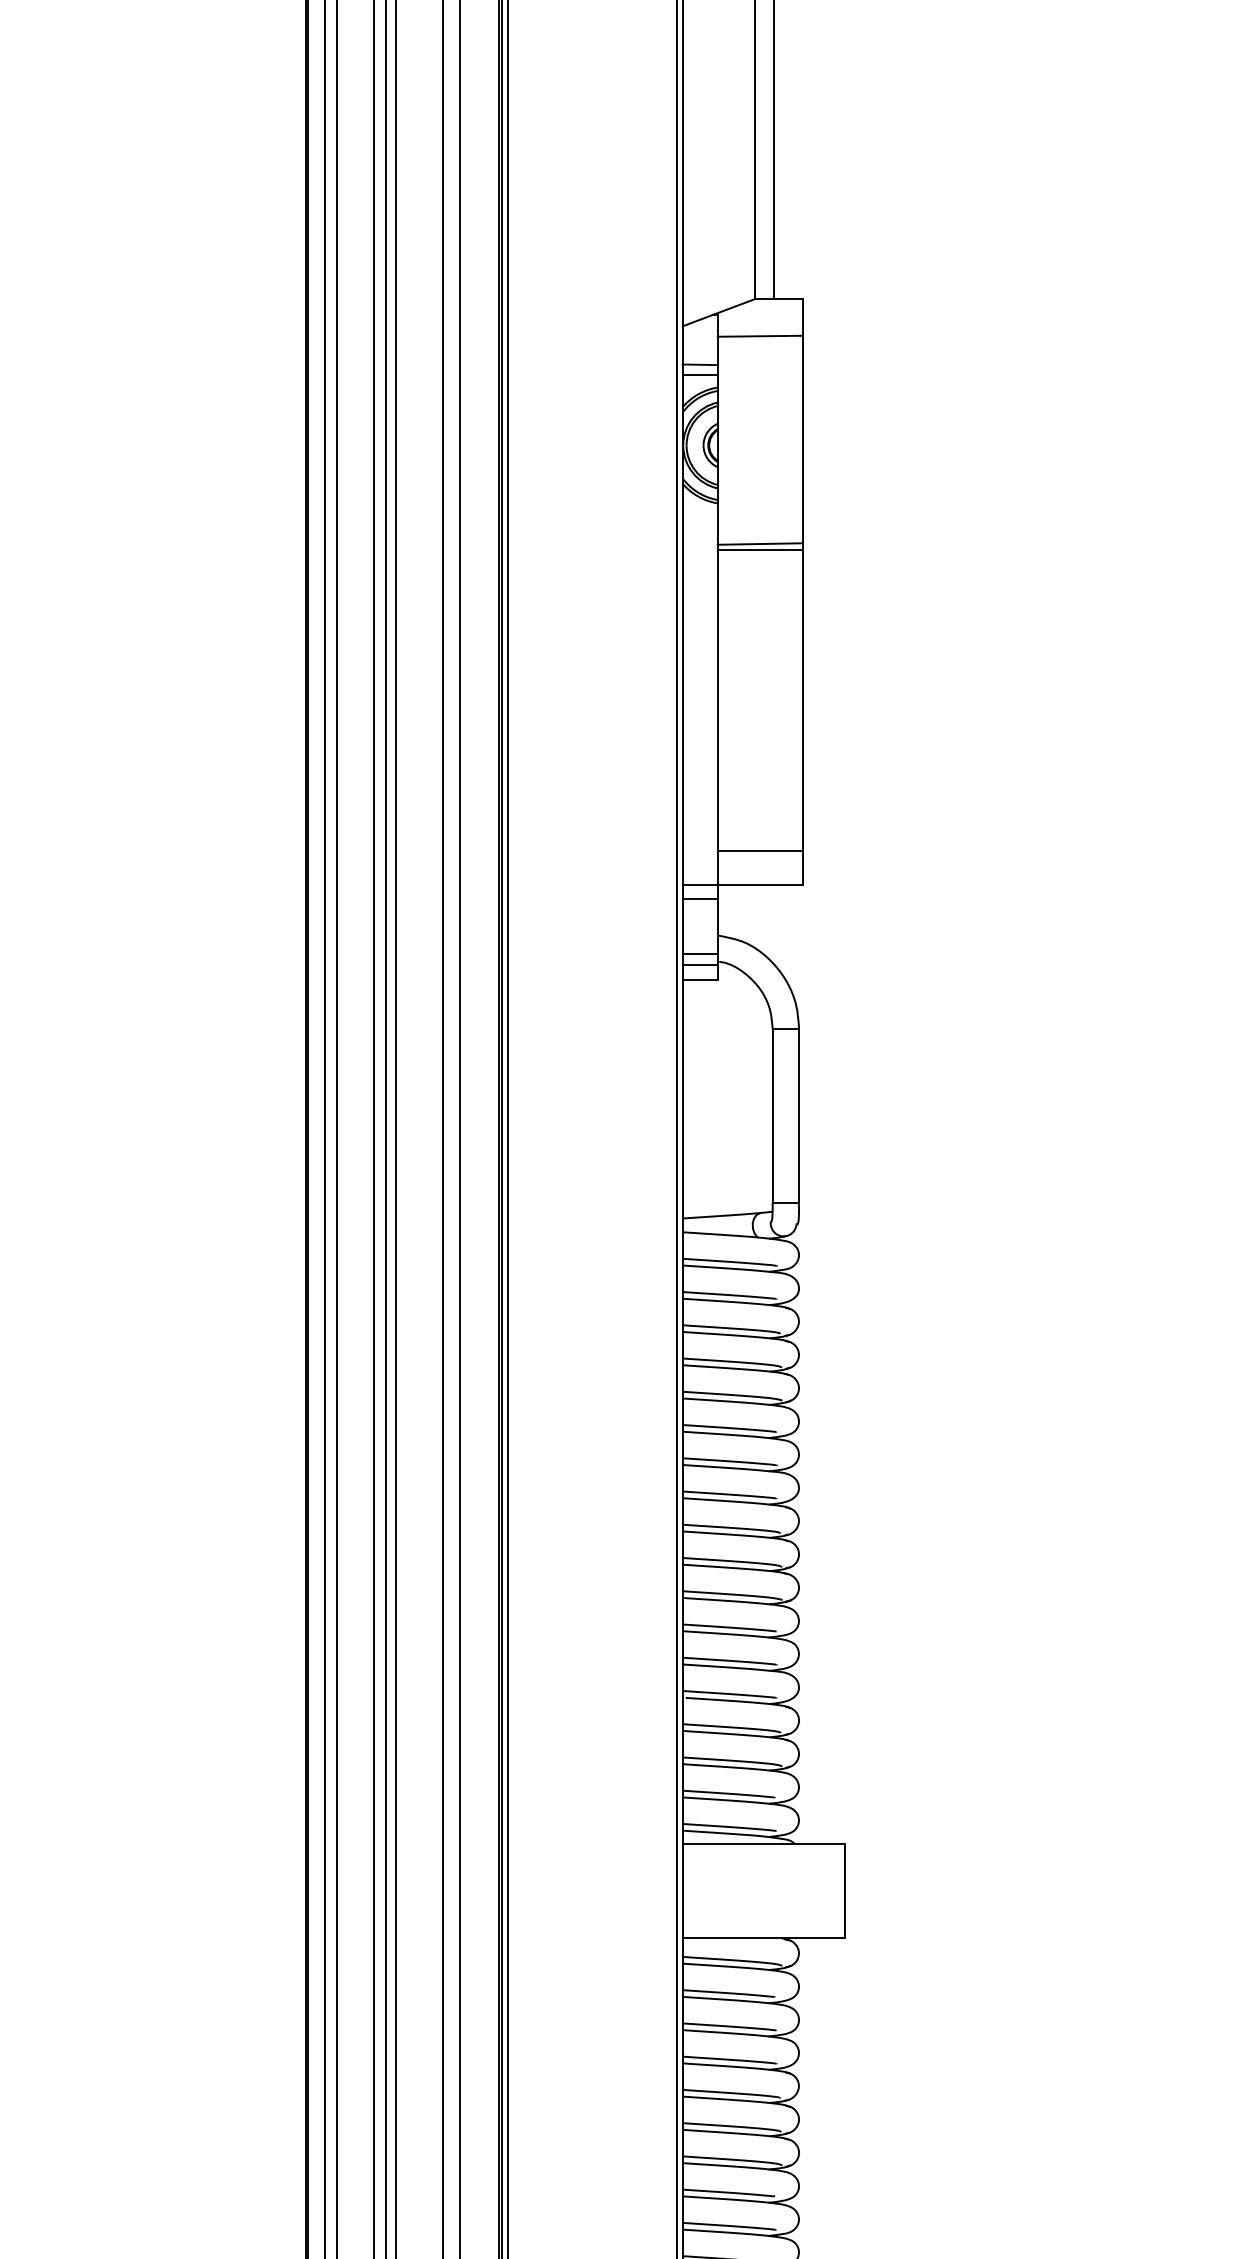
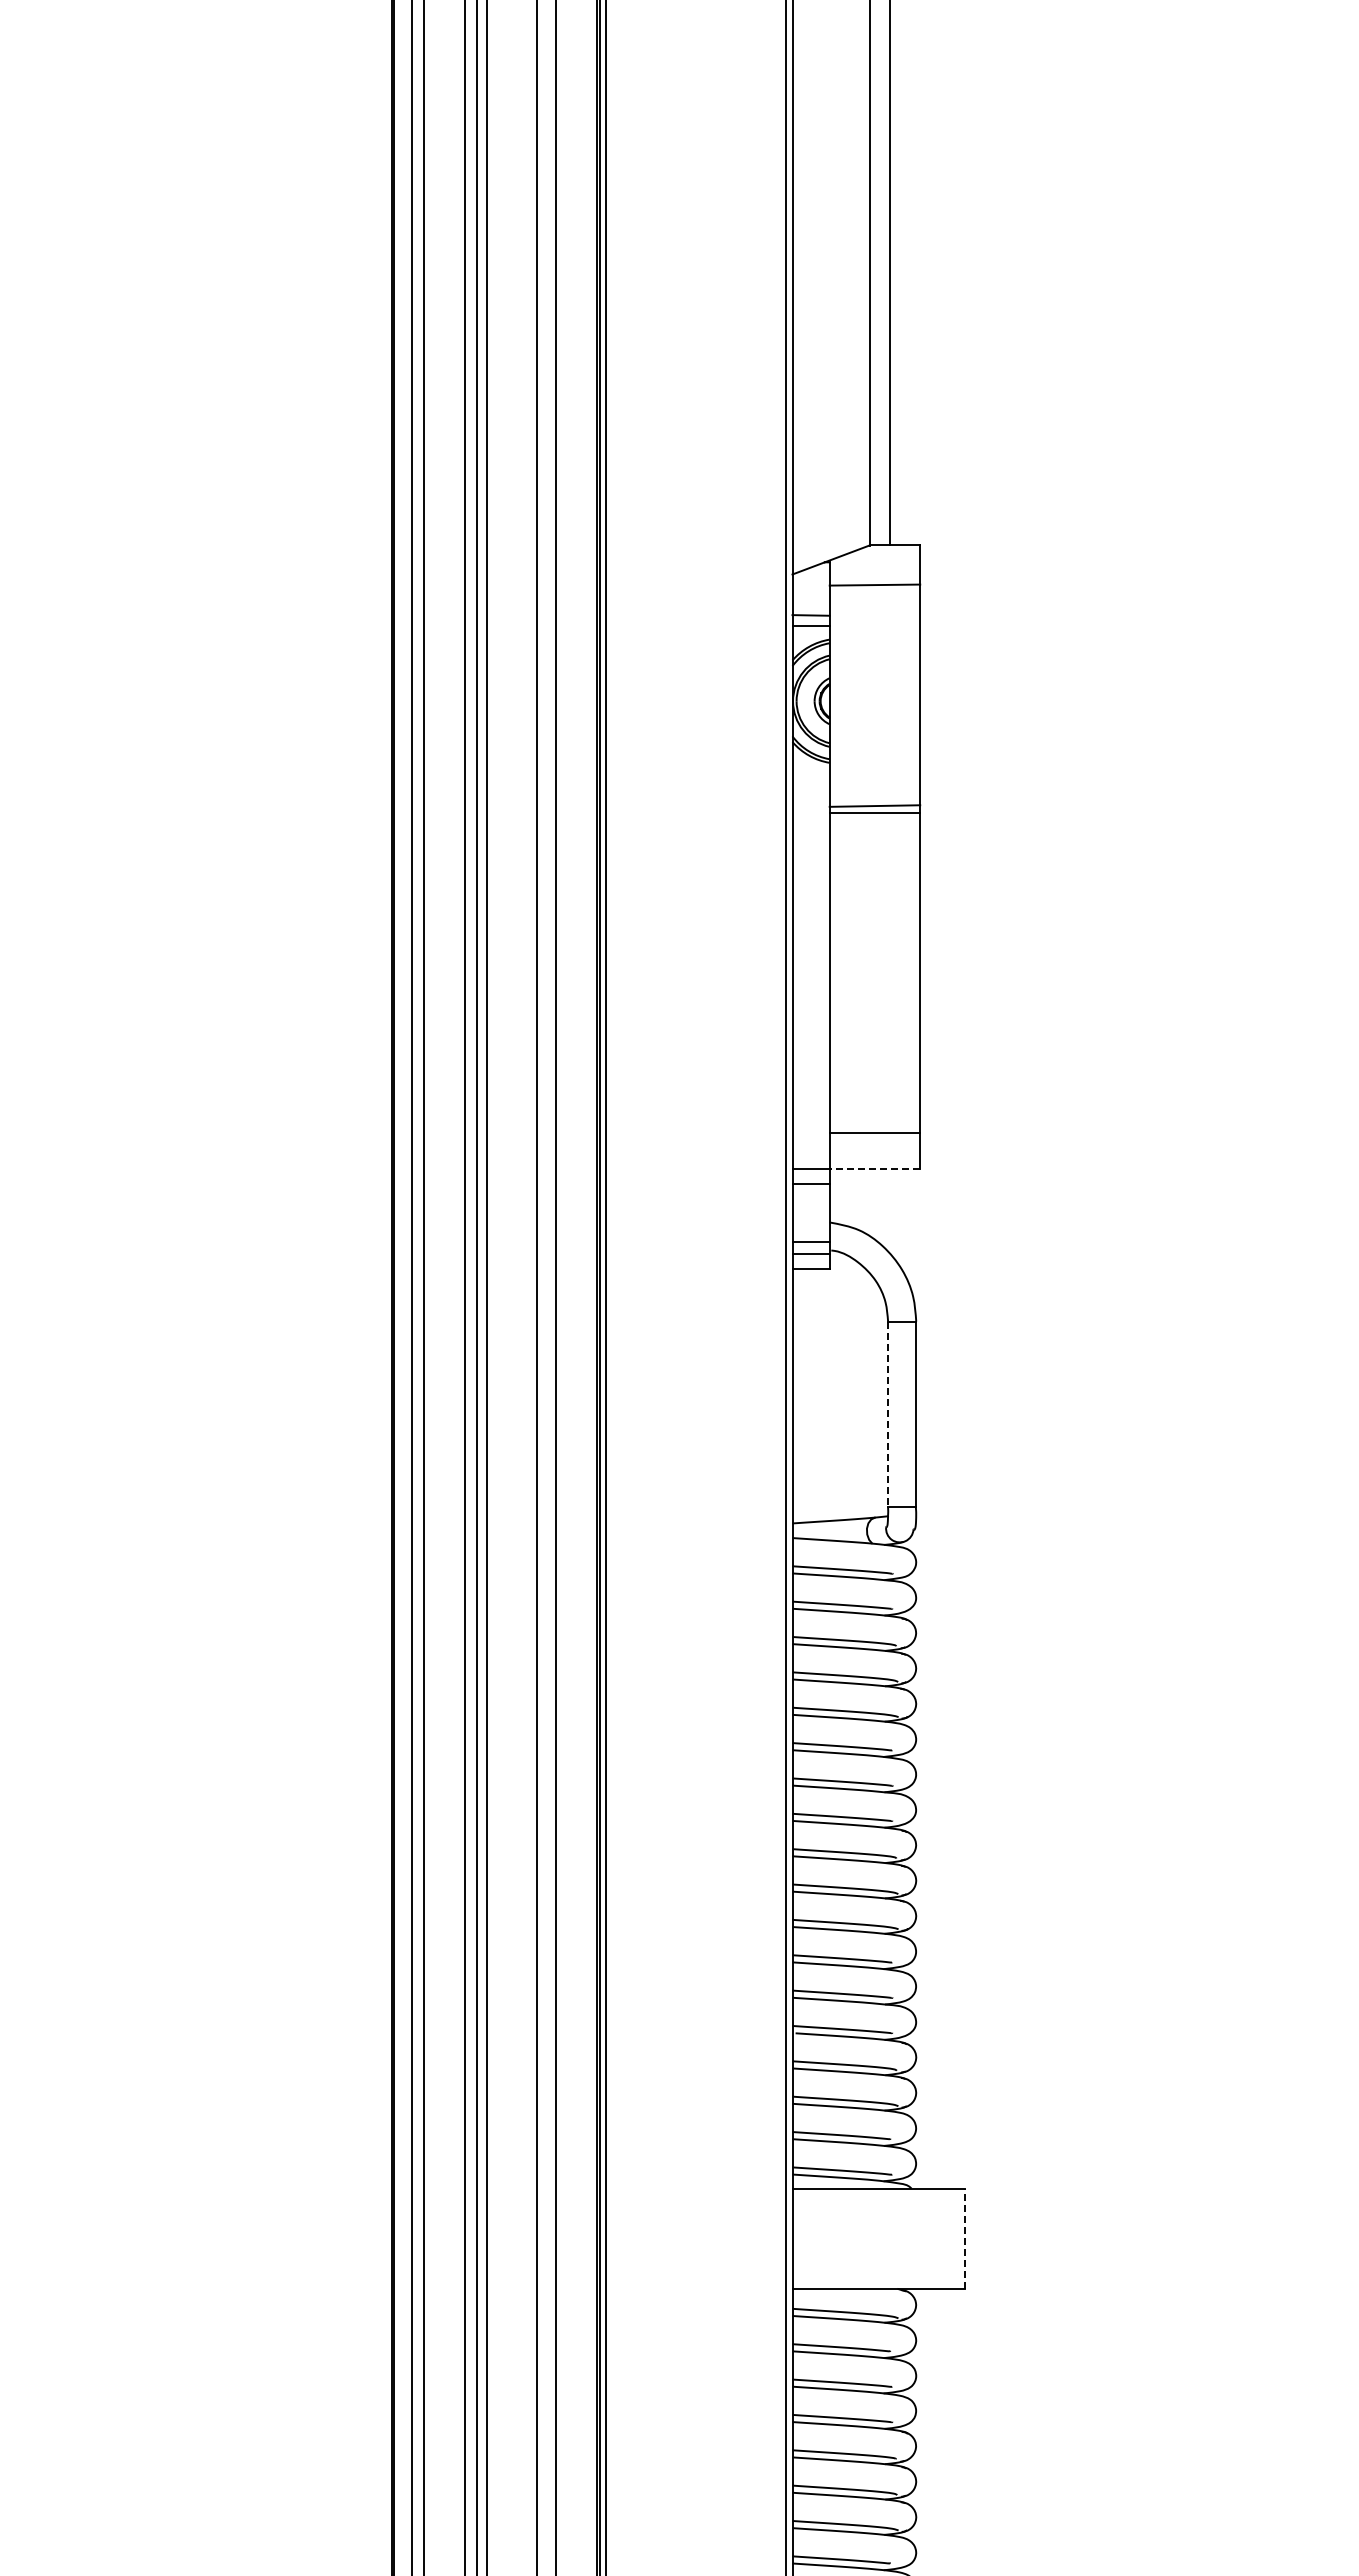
line: (759, 884) -> (874, 1168), solid -> dashed
line: (772, 1116) -> (888, 1414), solid -> dashed
line: (845, 1890) -> (965, 2238), solid -> dashed

